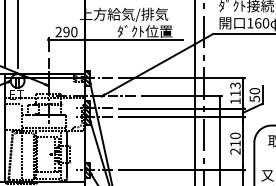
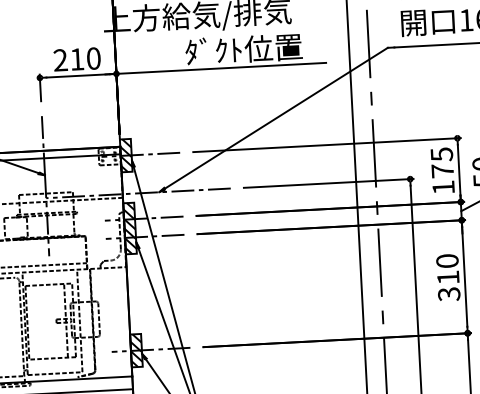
text: (66, 31) -> (77, 58), 290 -> 210
text: (235, 89) -> (442, 162), 113 -> 175
text: (235, 151) -> (449, 294), 210 -> 310

